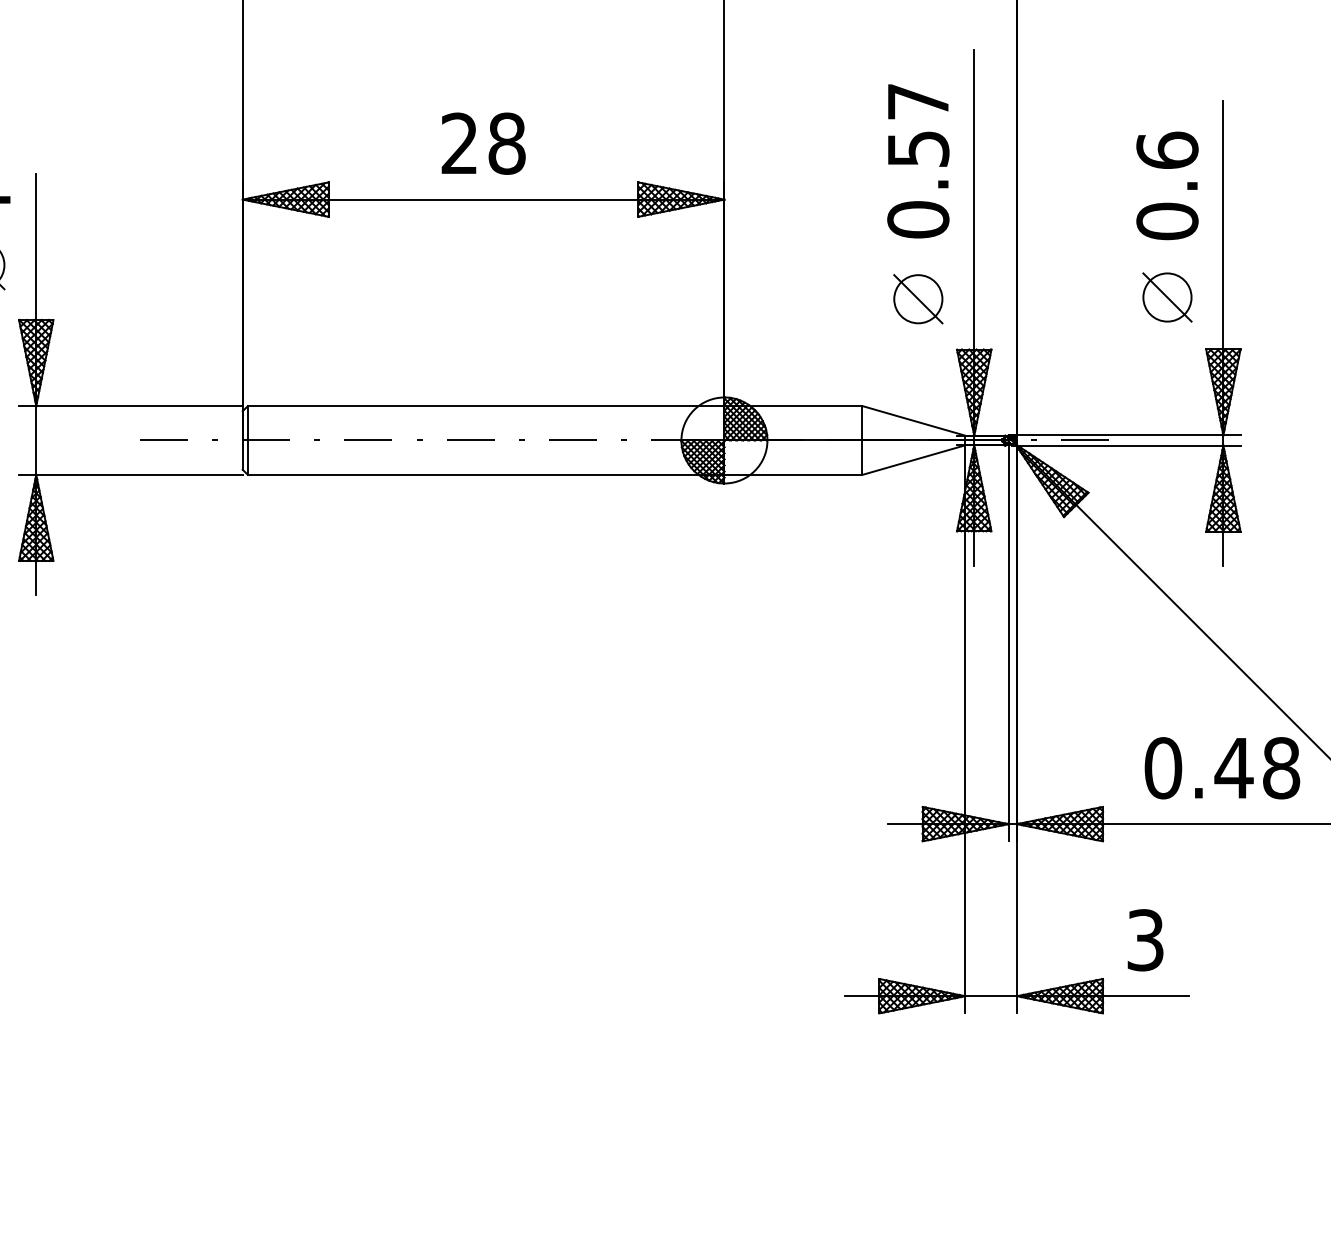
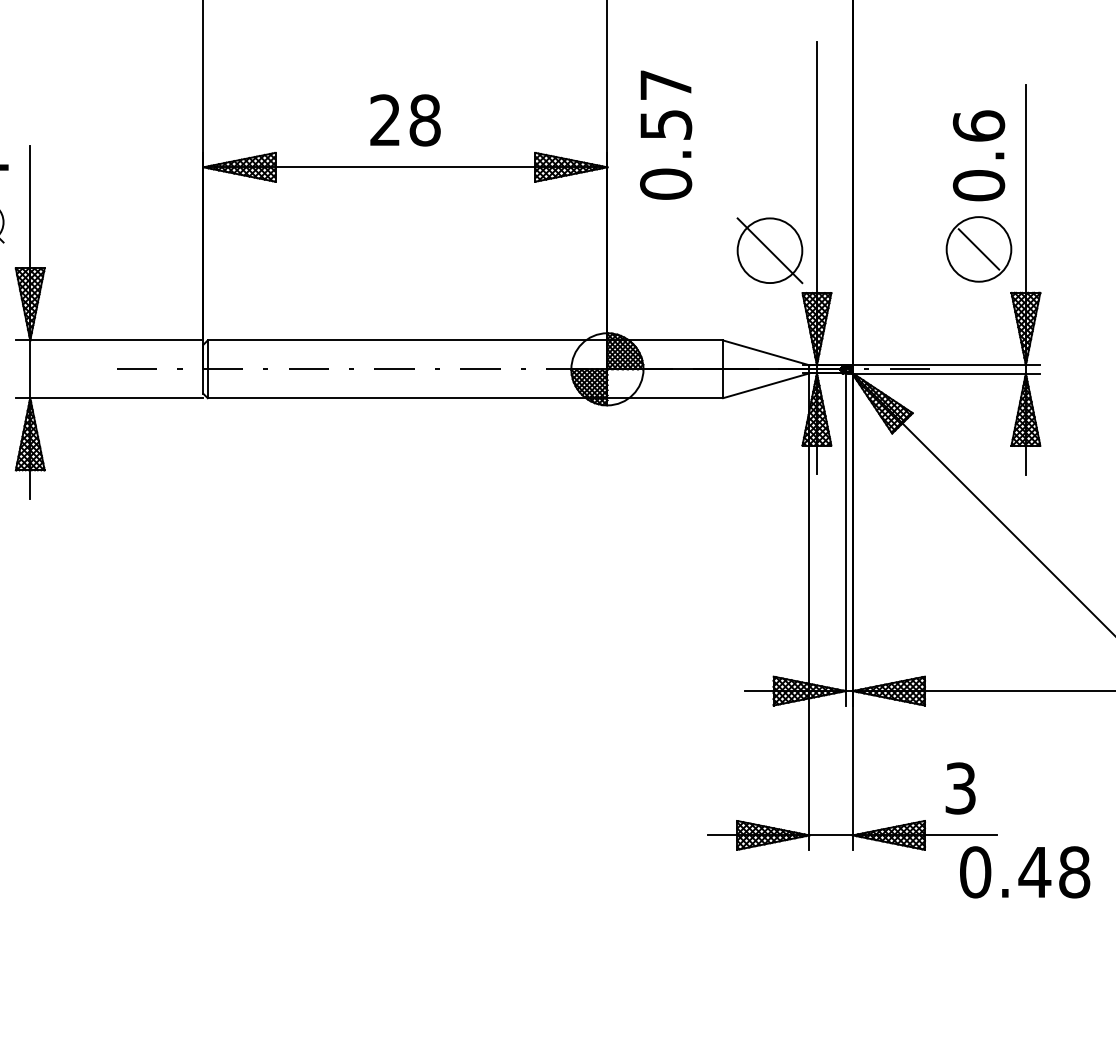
text: (918, 161) -> (666, 135), moved
circle: (1167, 297) -> (979, 249), size x1.6
part: (918, 299) -> (770, 251), size x1.6
text: (1222, 768) -> (1025, 872), moved

